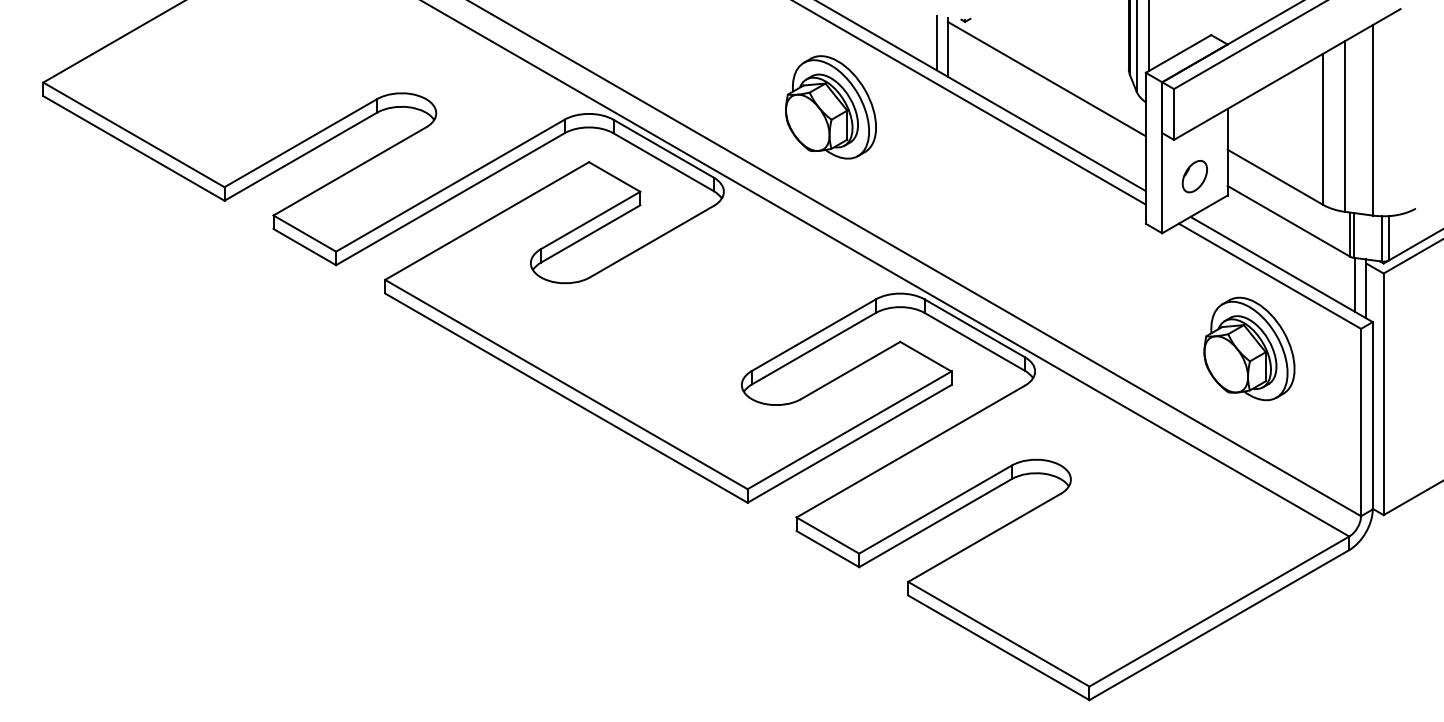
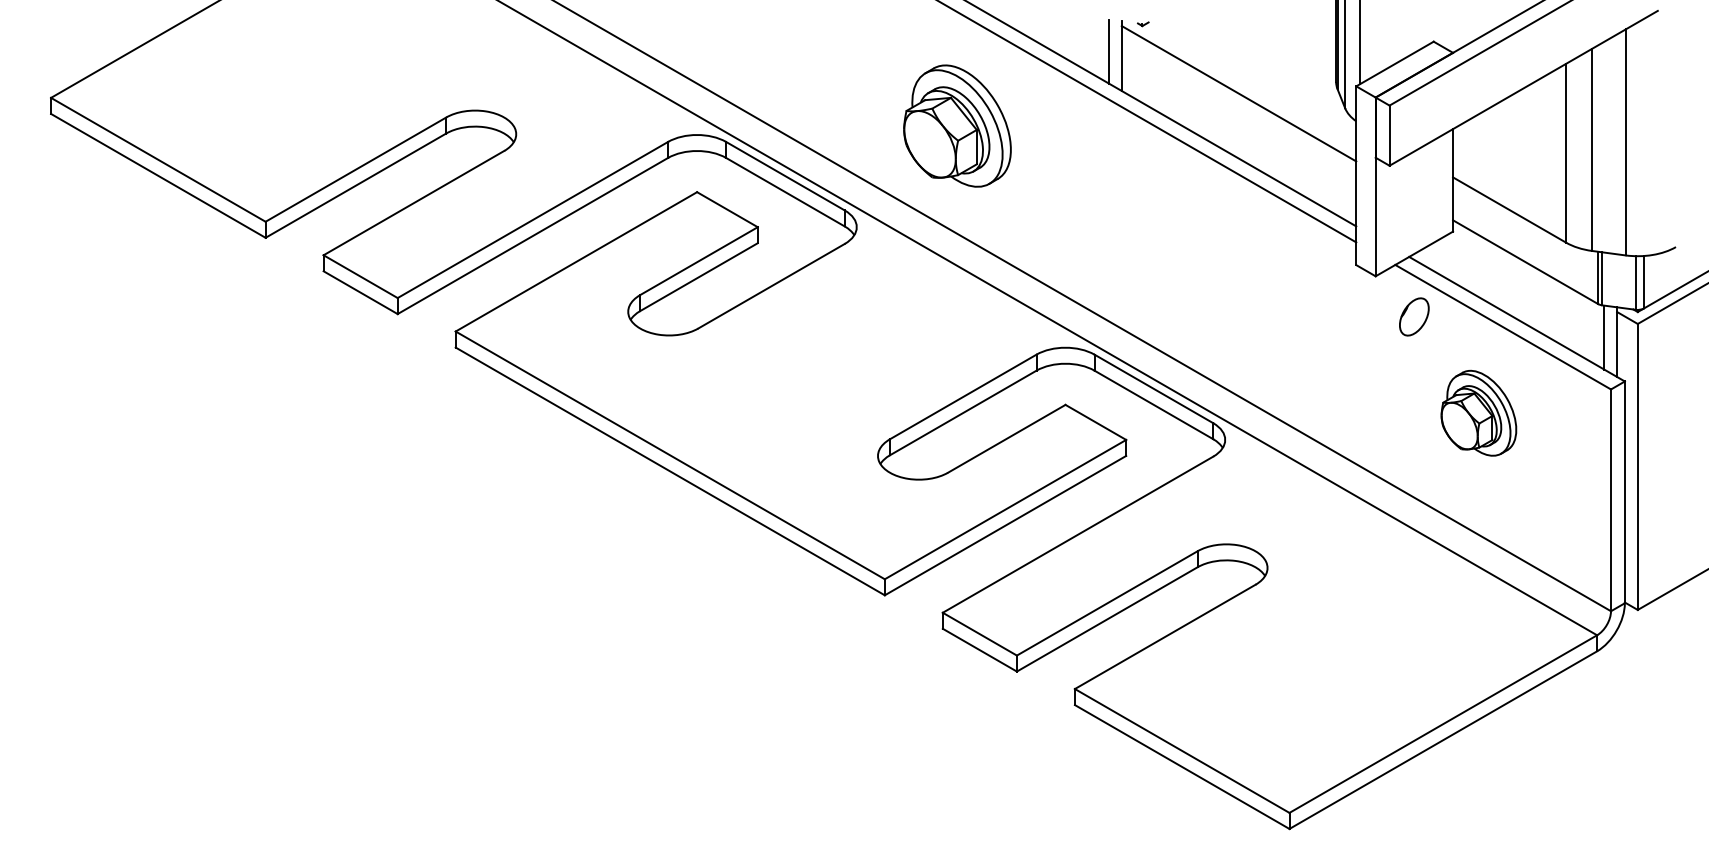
part: (830, 107) -> (956, 126), moved
part: (1194, 176) -> (1413, 316), moved
part: (1249, 348) -> (1478, 412), size x0.7

